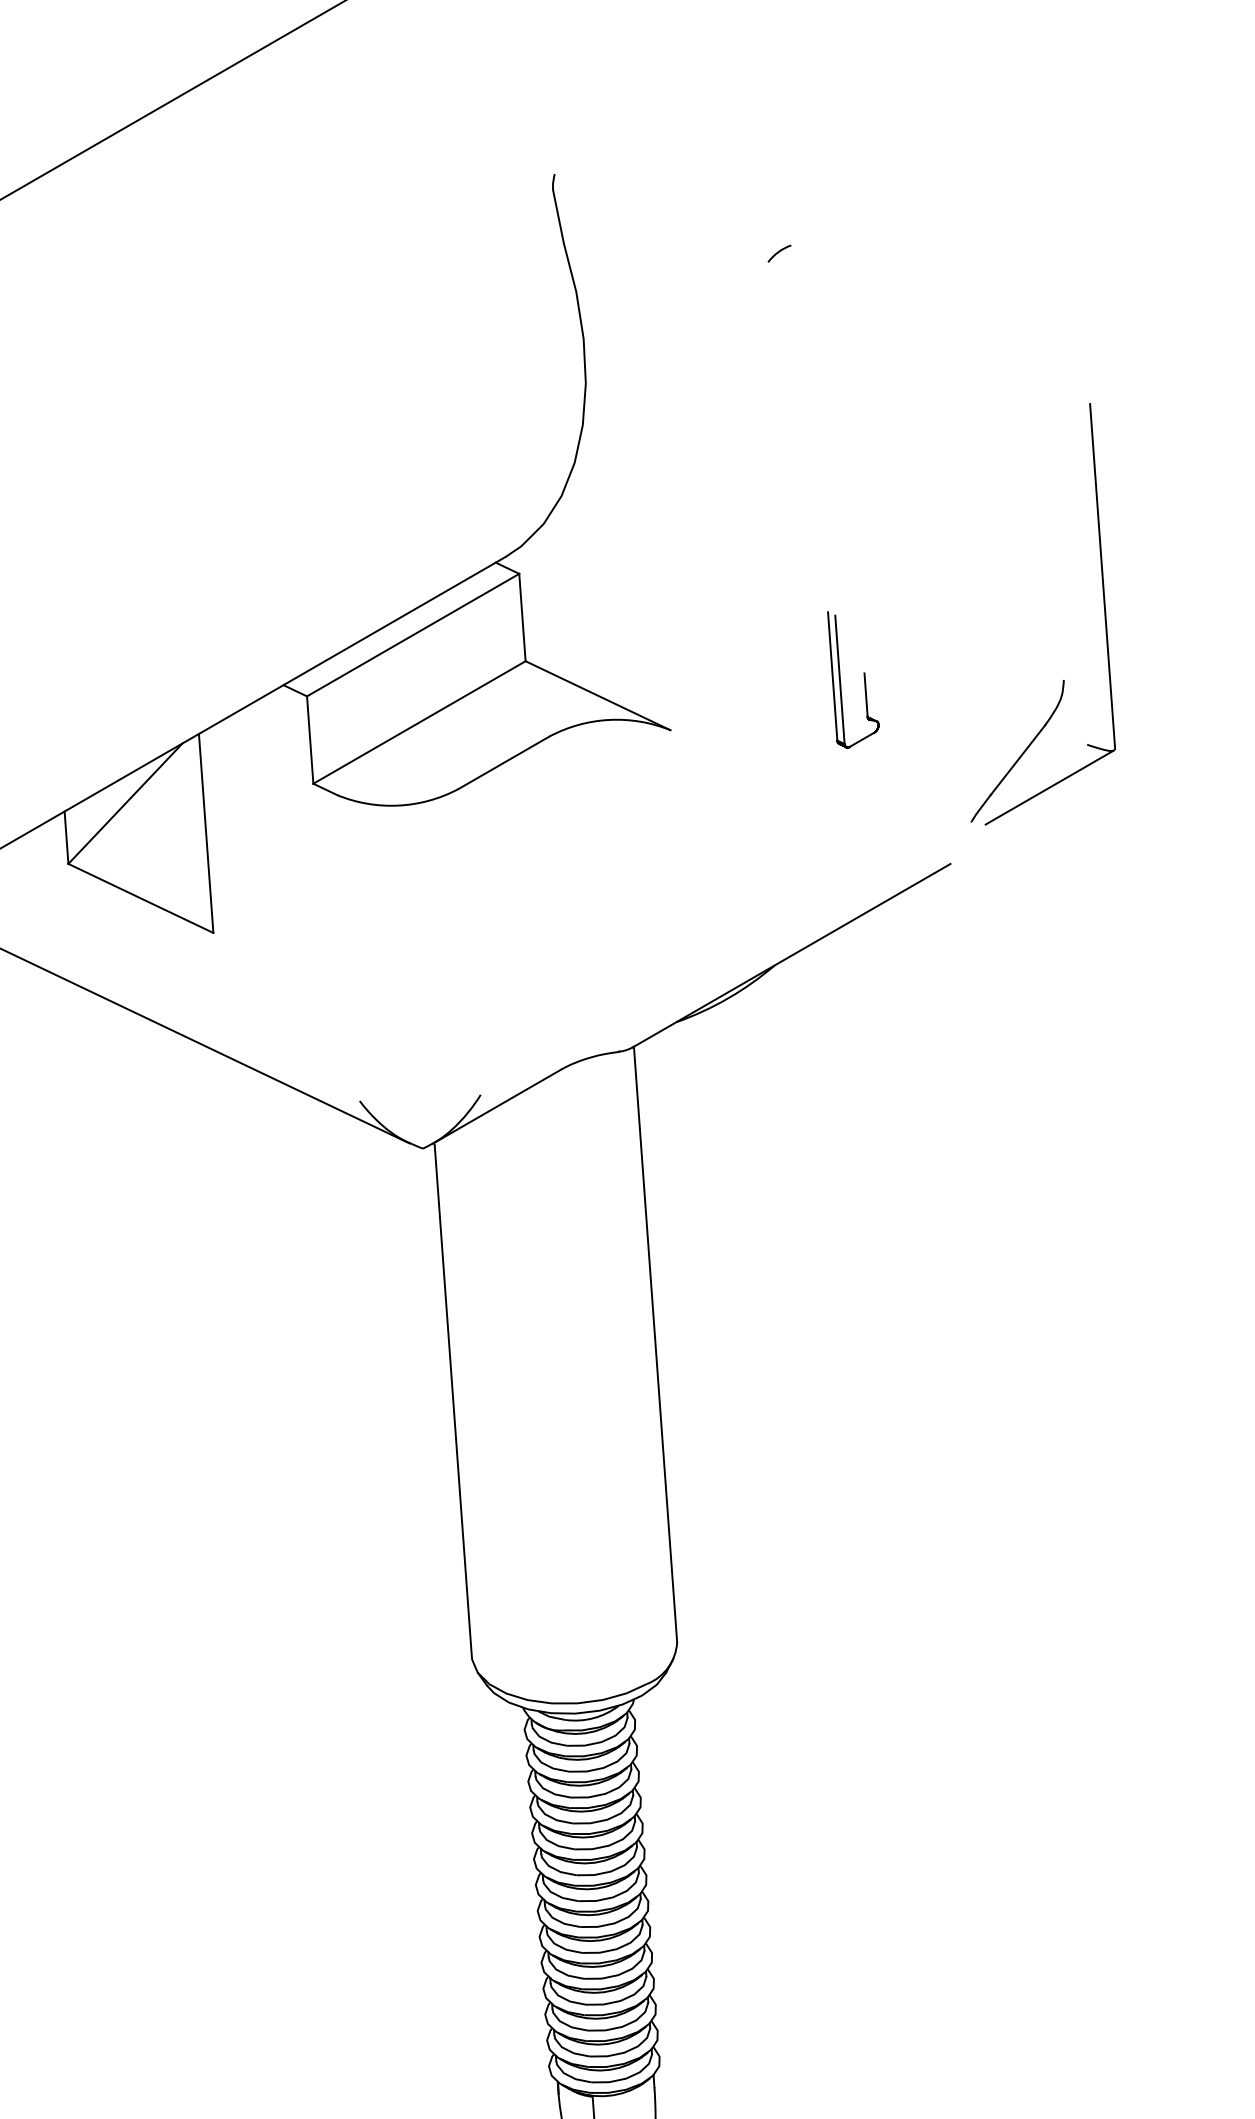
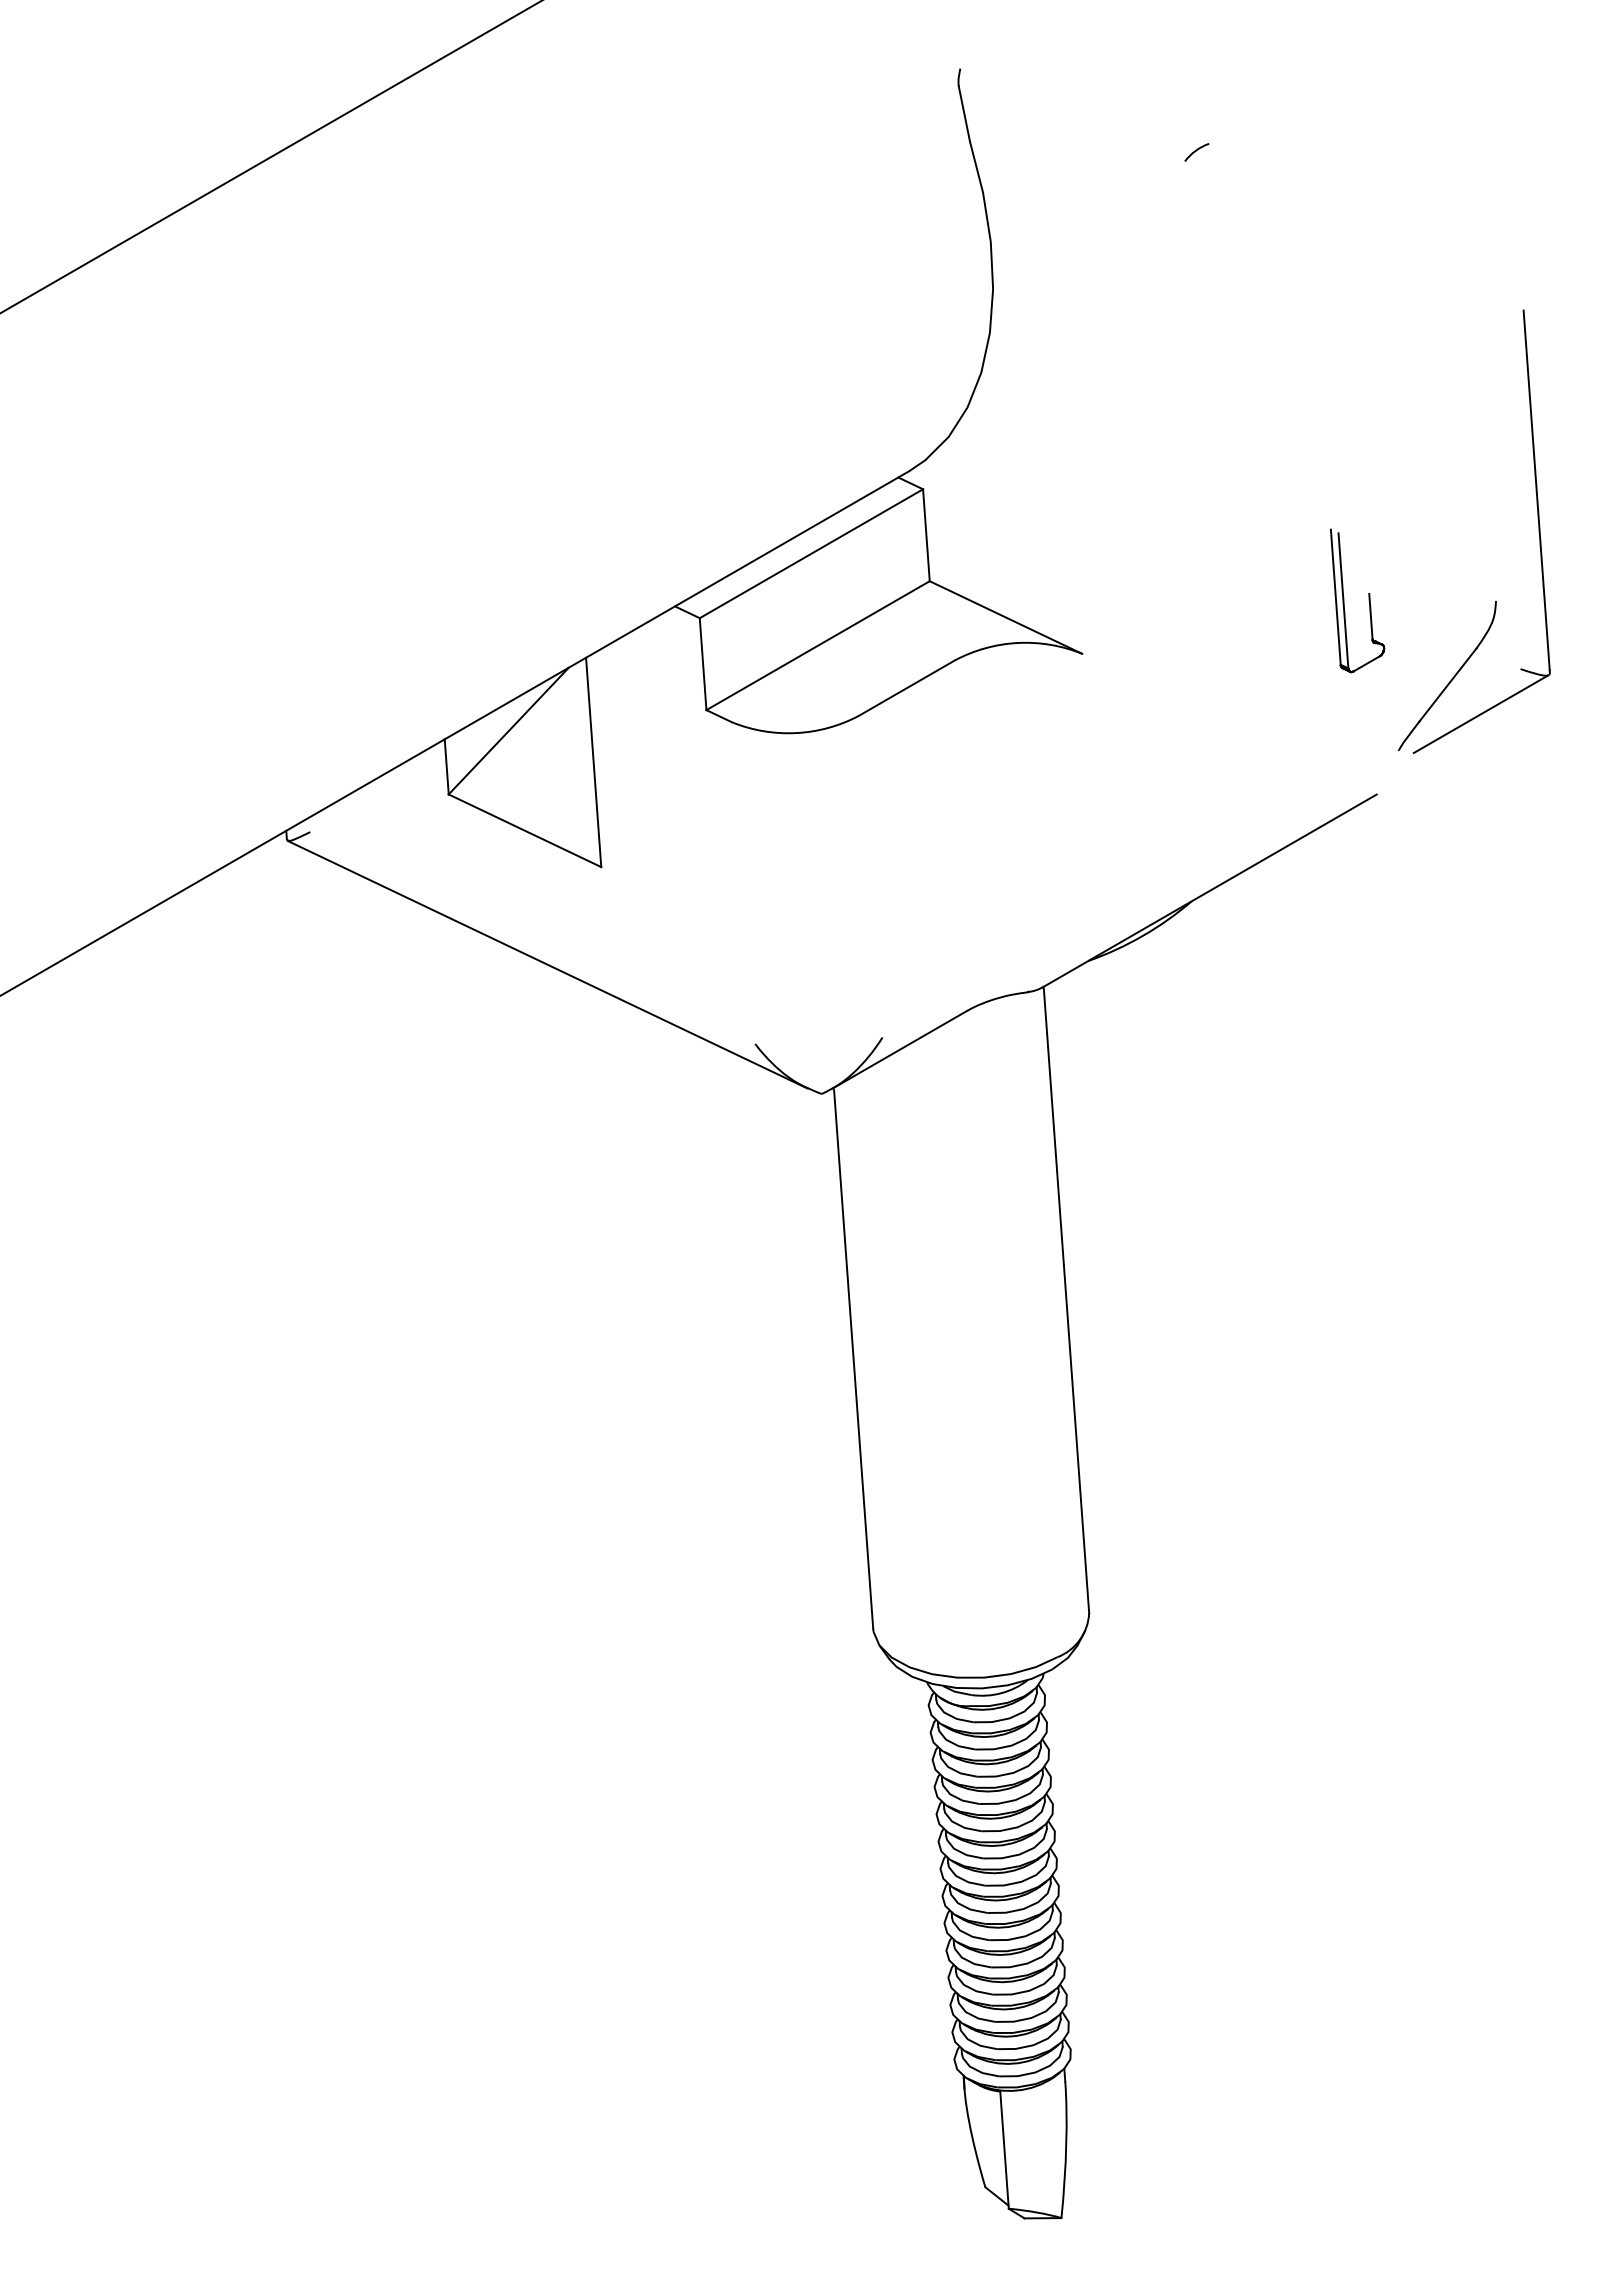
part: (863, 679) -> (1368, 600), moved

